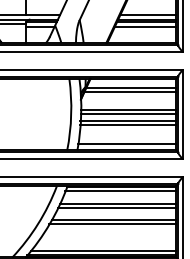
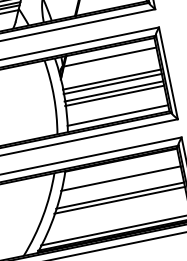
line: (130, 92) -> (110, 61), removed
line: (120, 191) -> (120, 165), removed
line: (117, 208) -> (121, 183), removed

